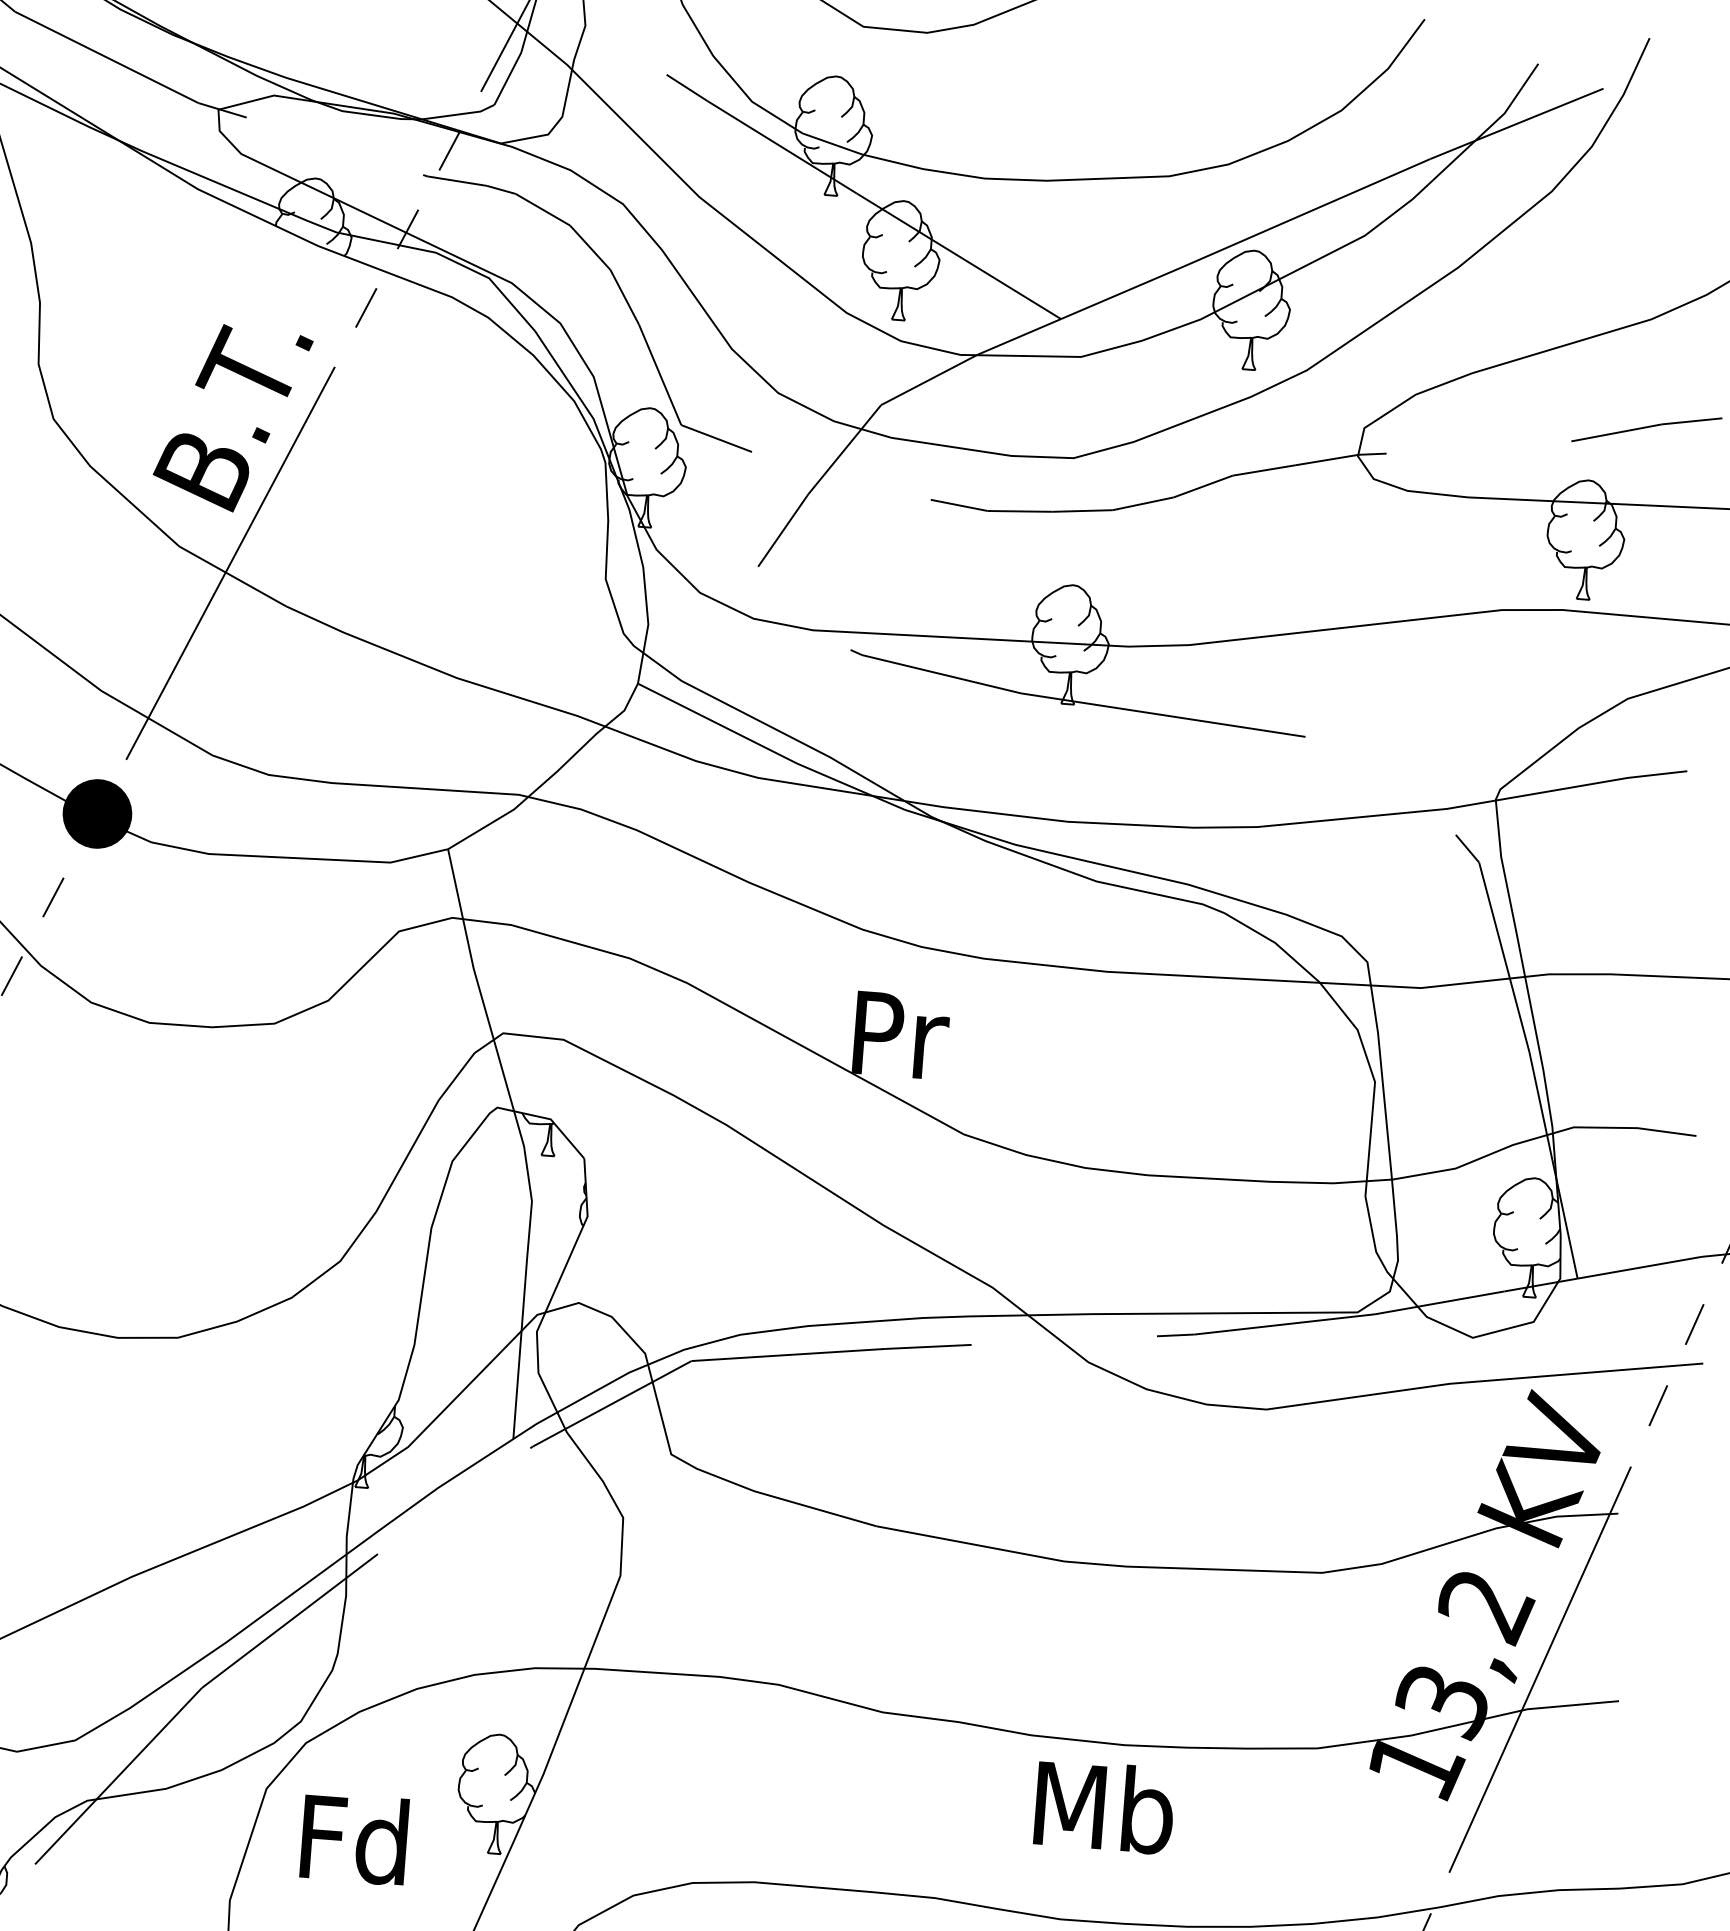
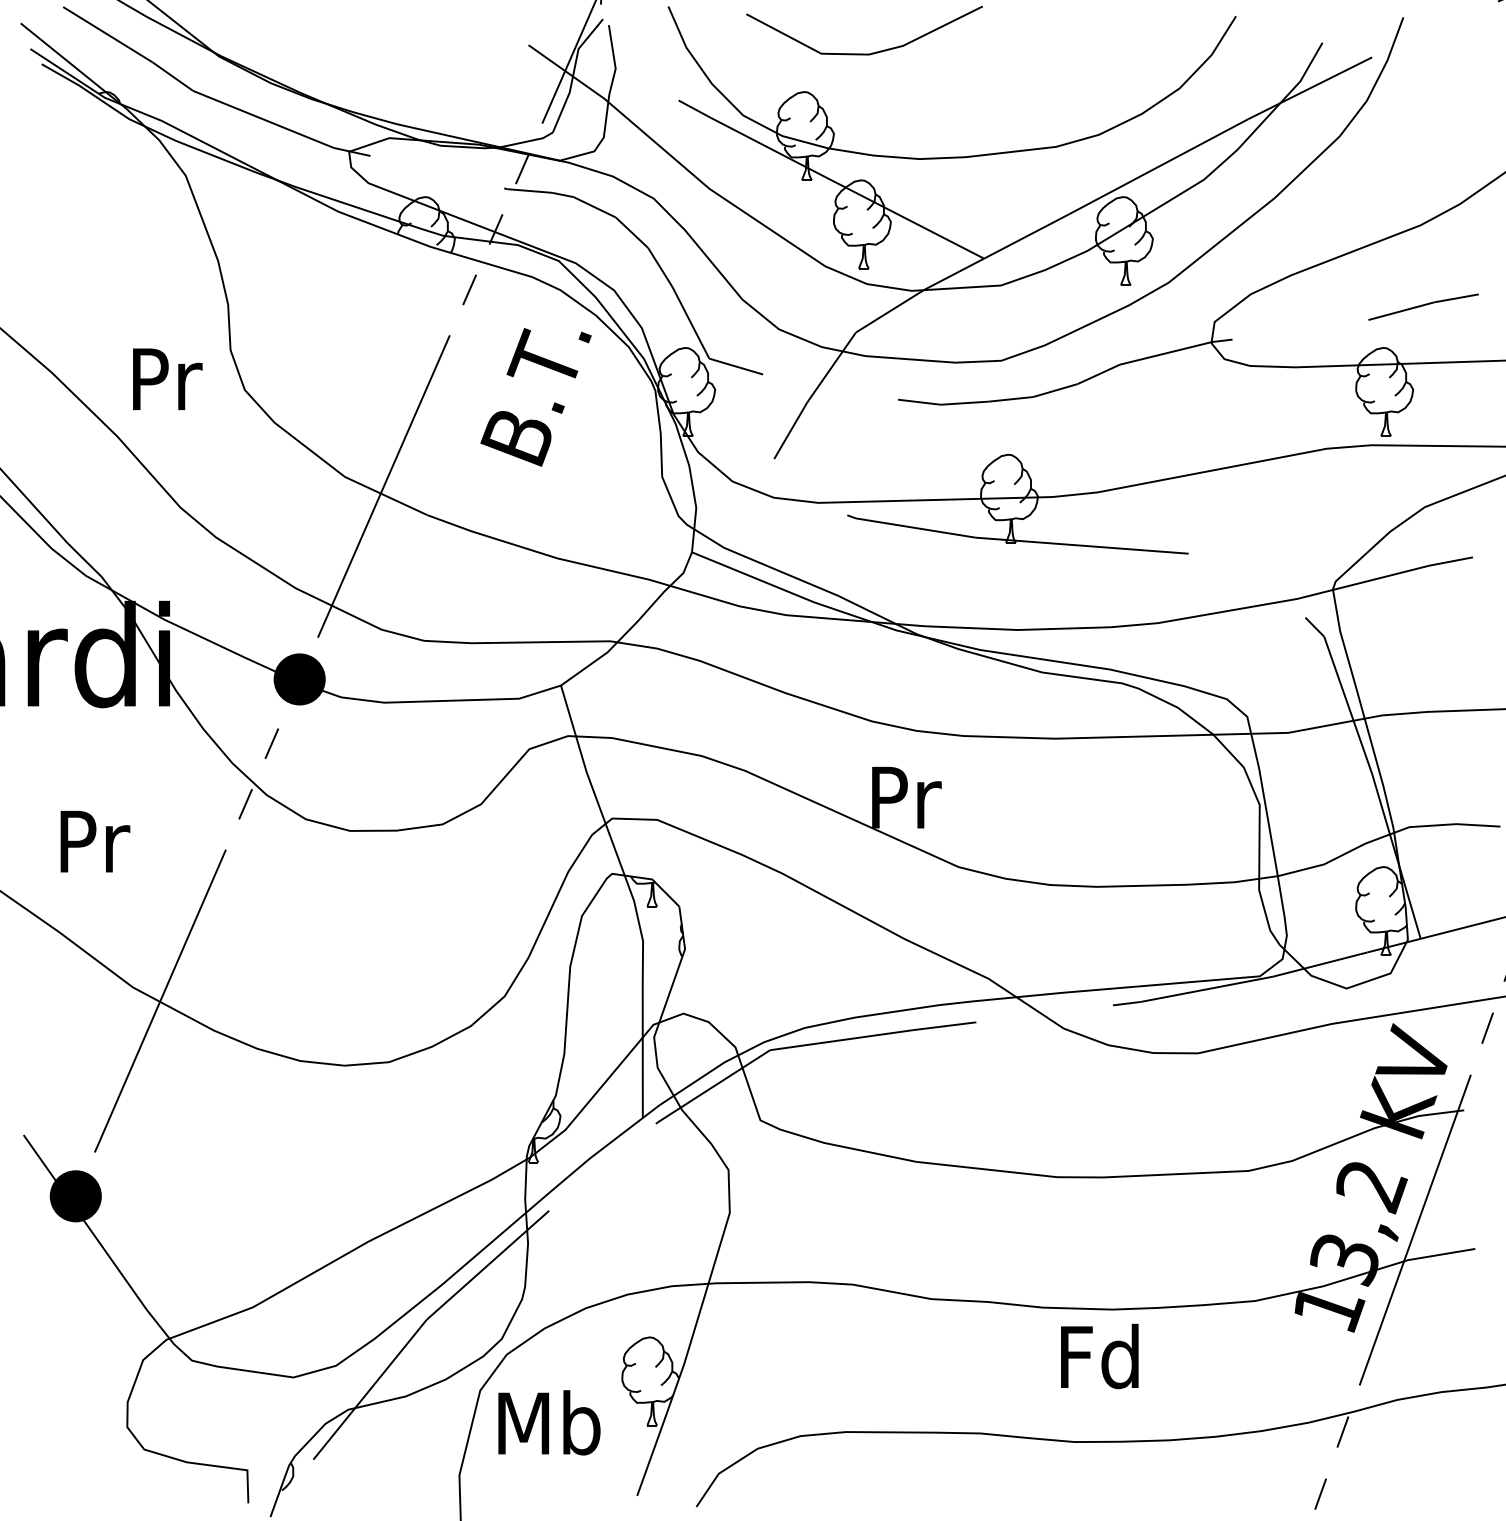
text: (231, 418) -> (535, 397), moved
text: (1105, 1807) -> (1101, 1356), Mb -> Fd
text: (356, 1838) -> (549, 1422), Fd -> Mb

